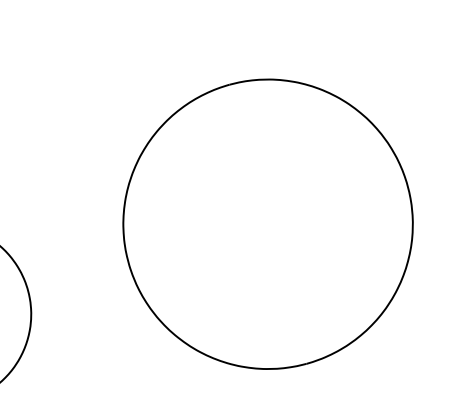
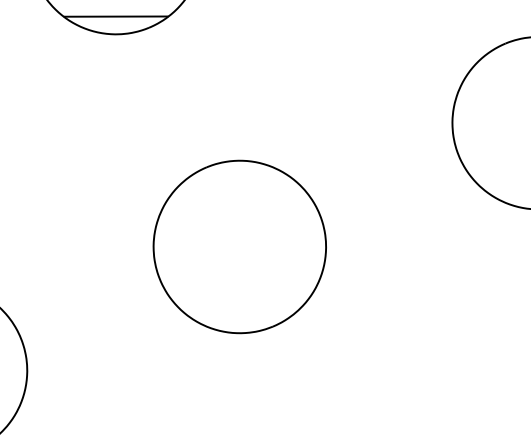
part: (267, 223) -> (239, 246), size x0.62

